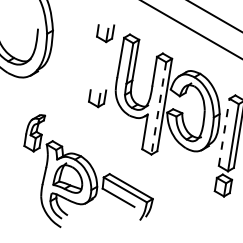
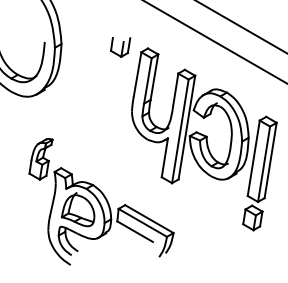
part: (97, 98) -> (111, 120), removed
line: (158, 108) -> (180, 131), dashed -> solid
line: (223, 131) -> (253, 157), dashed -> solid

